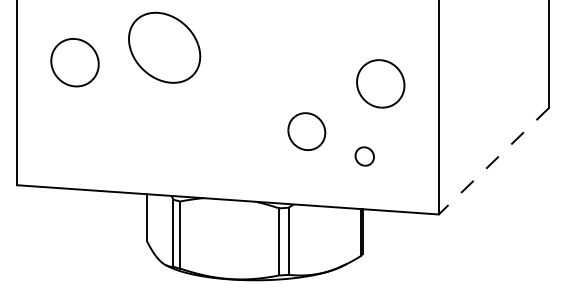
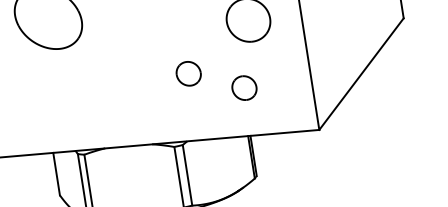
part: (307, 131) -> (189, 73), size x0.71
part: (364, 156) -> (244, 88), size x1.43
line: (493, 161) -> (361, 74), dashed -> solid

